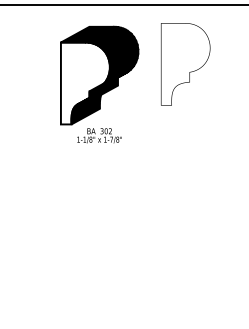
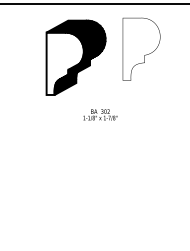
text: (99, 135) -> (100, 114), moved

